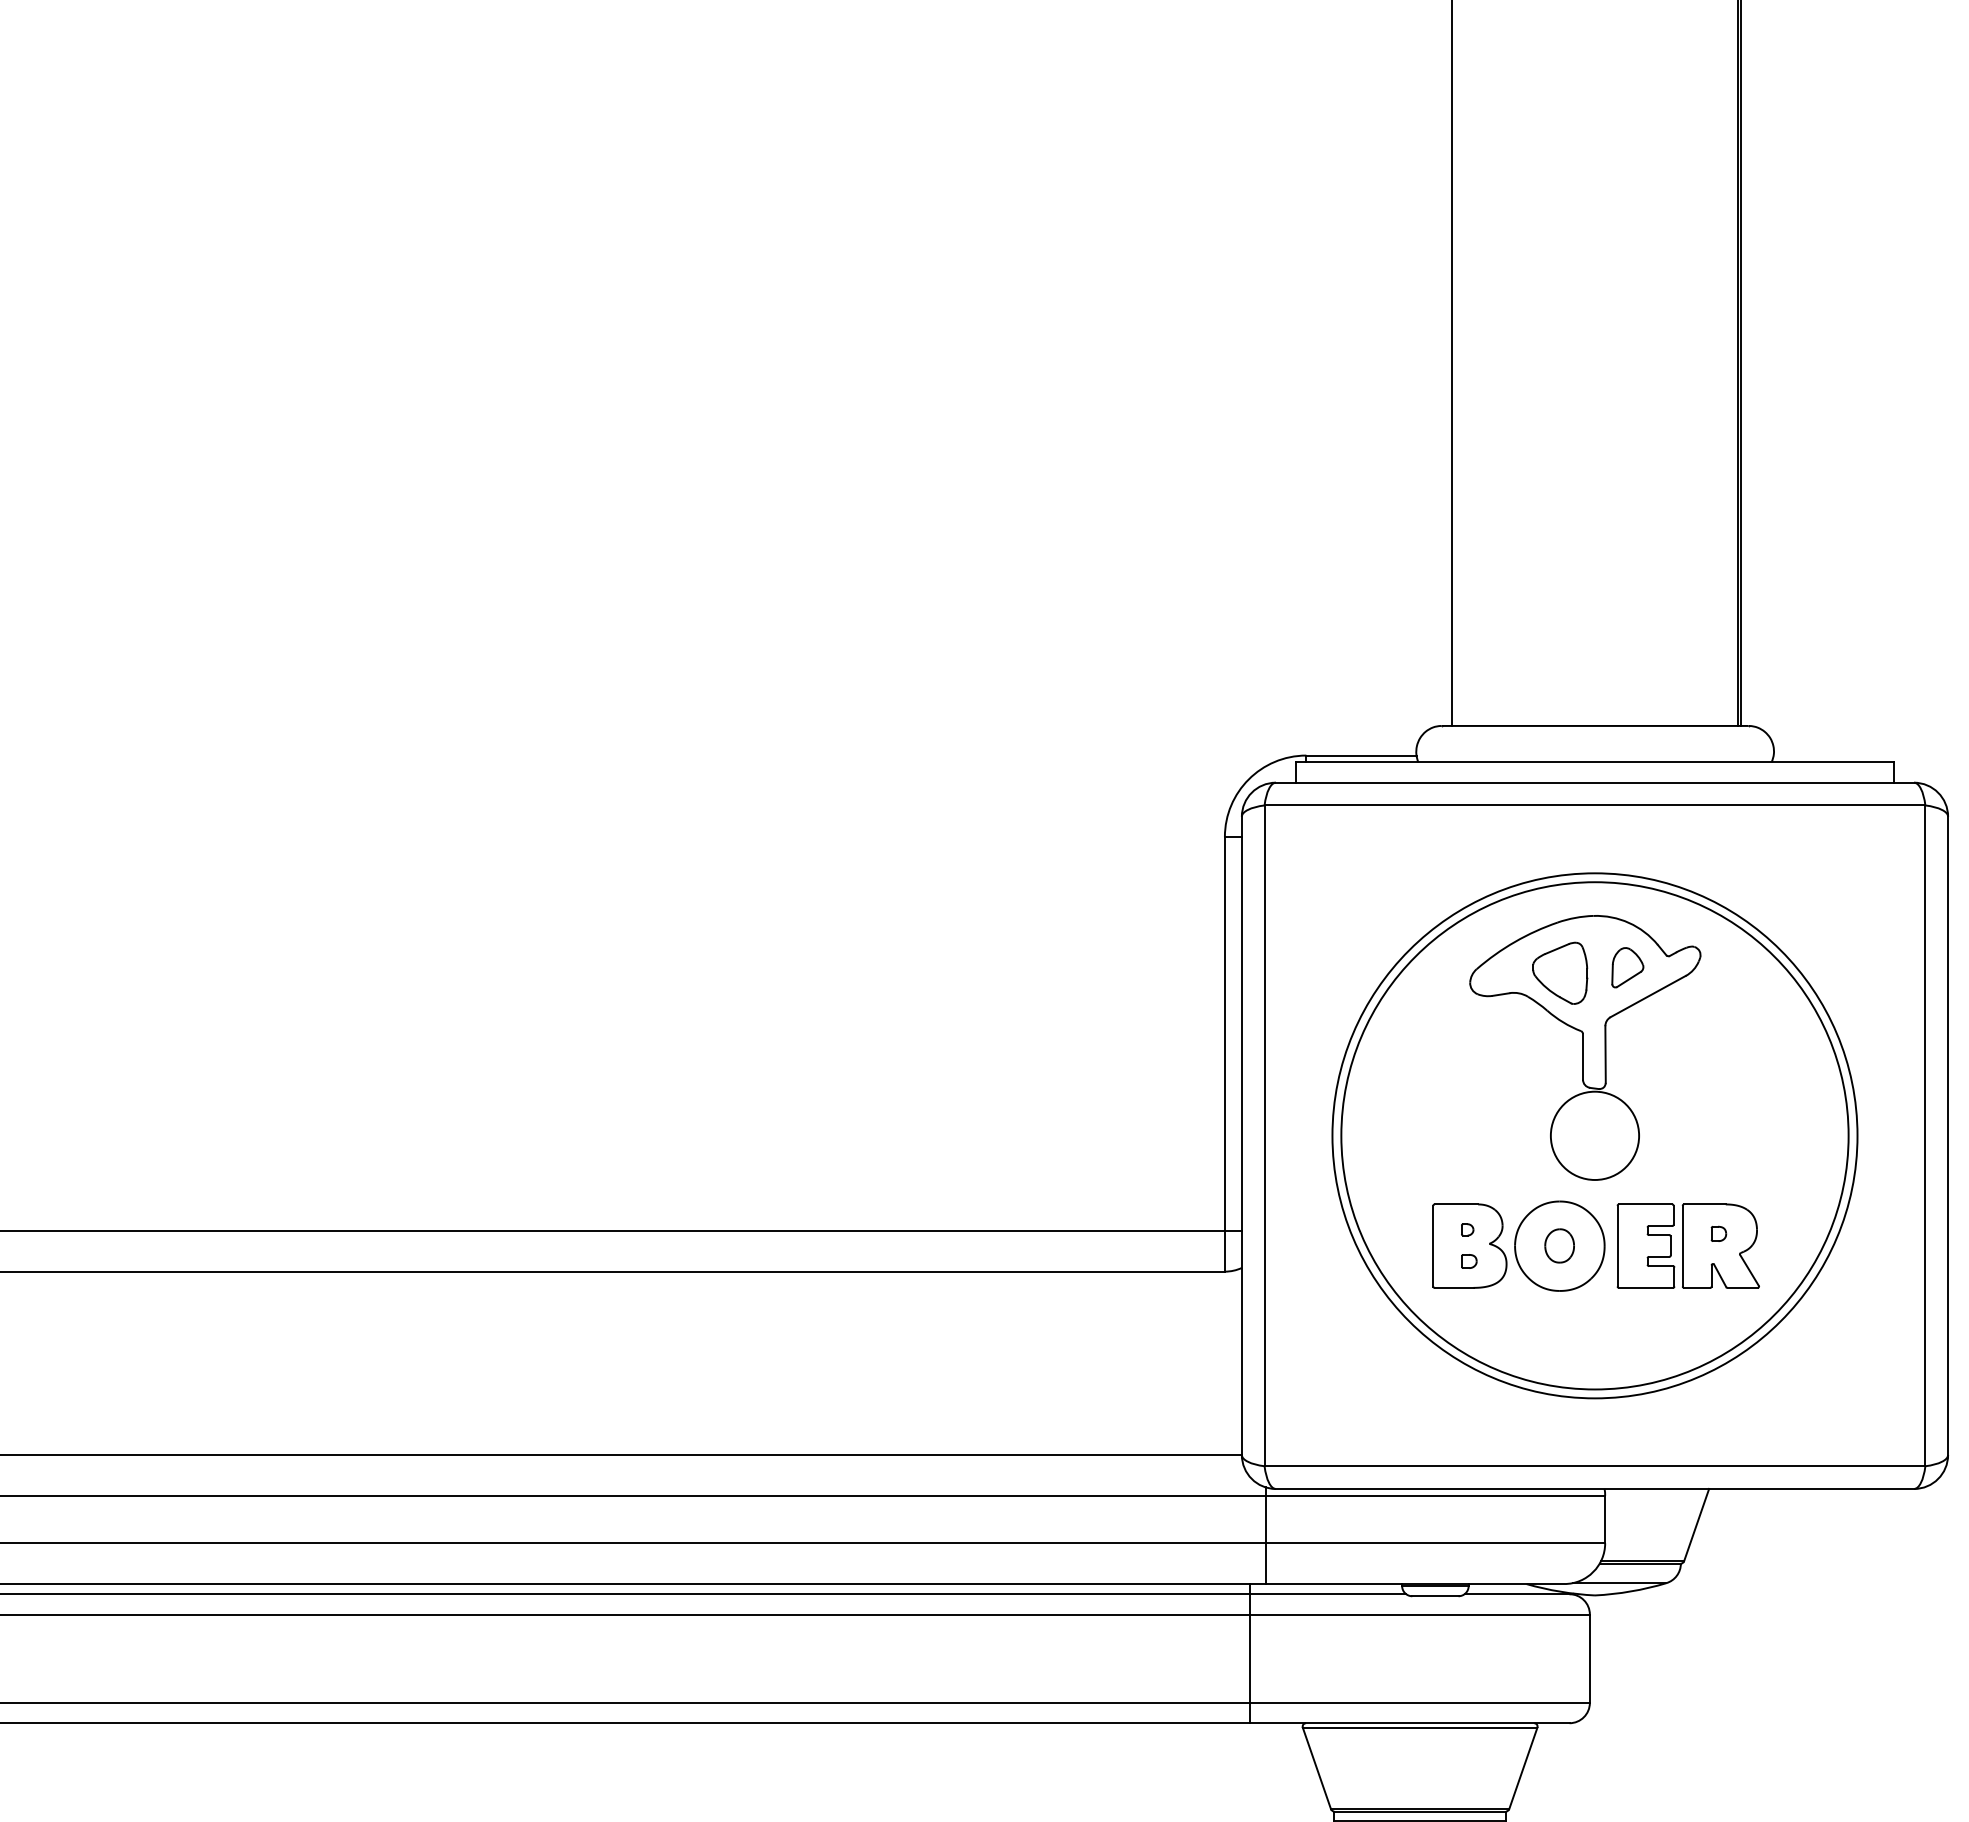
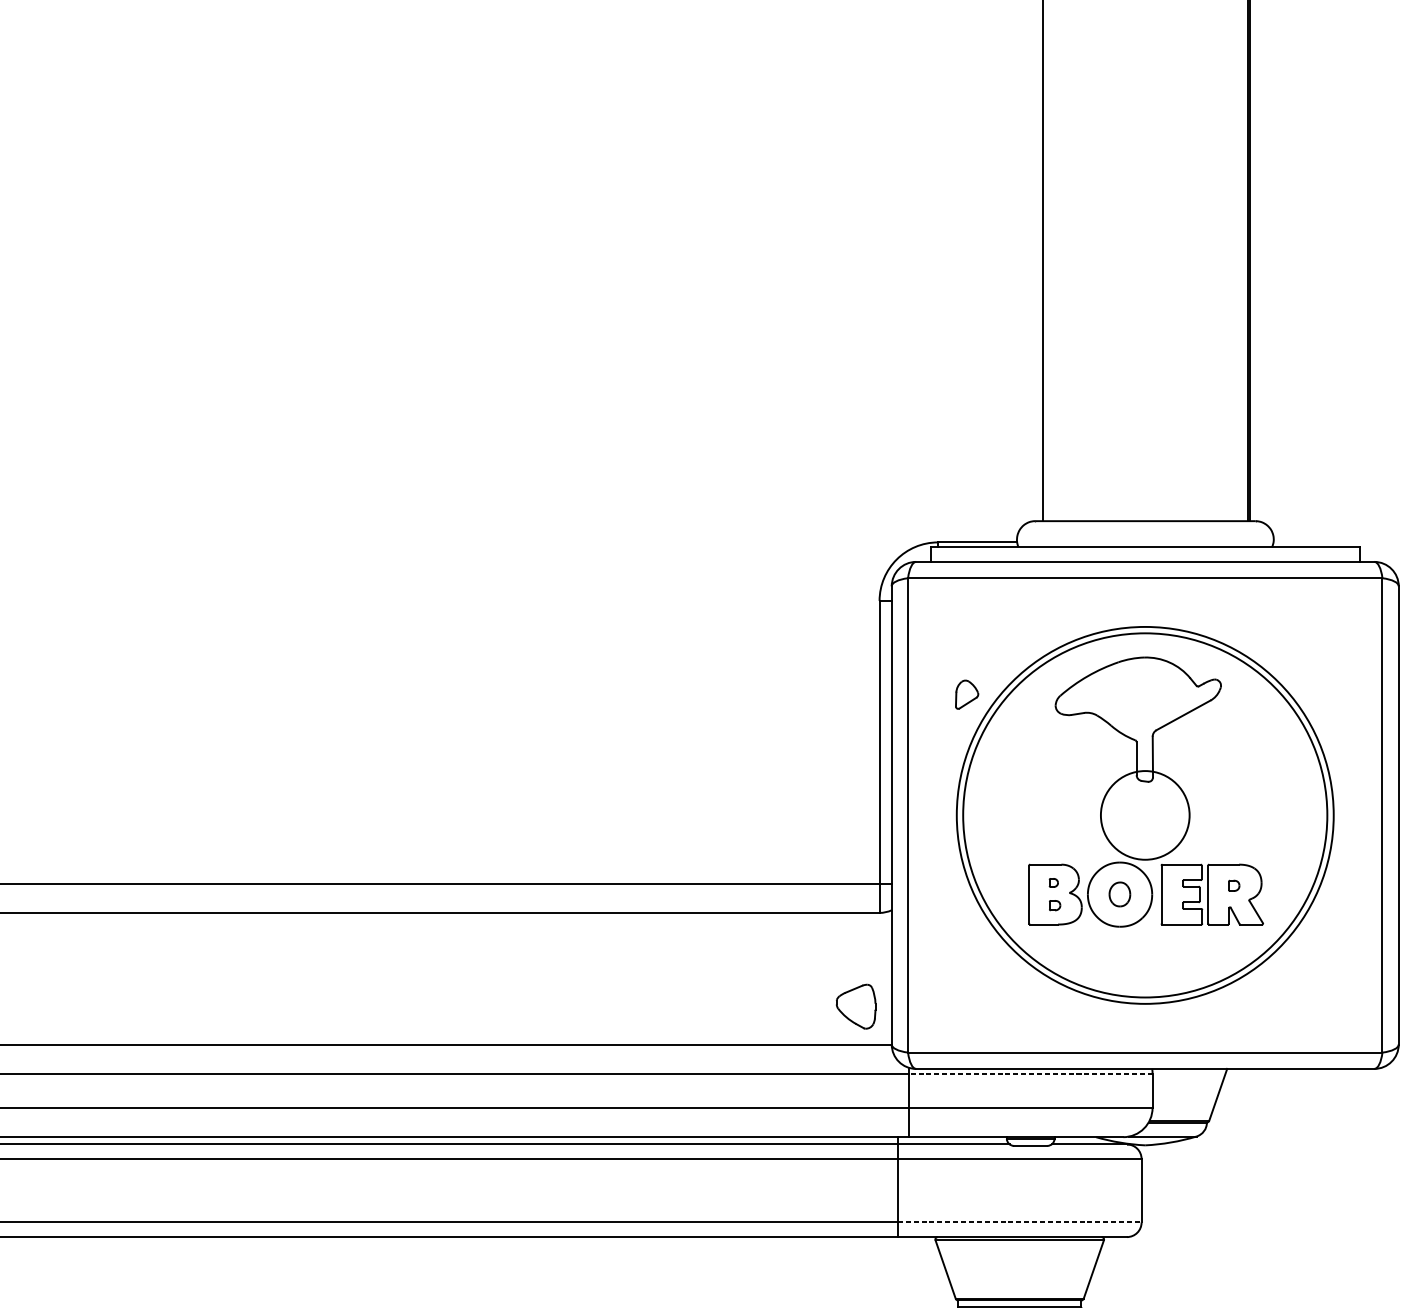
part: (1627, 967) -> (966, 694), moved
part: (1560, 972) -> (856, 1006), moved
circle: (1594, 1135) -> (1144, 815), size x1.4
line: (1435, 1495) -> (1030, 1073), solid -> dashed
line: (1420, 1702) -> (1020, 1222), solid -> dashed

